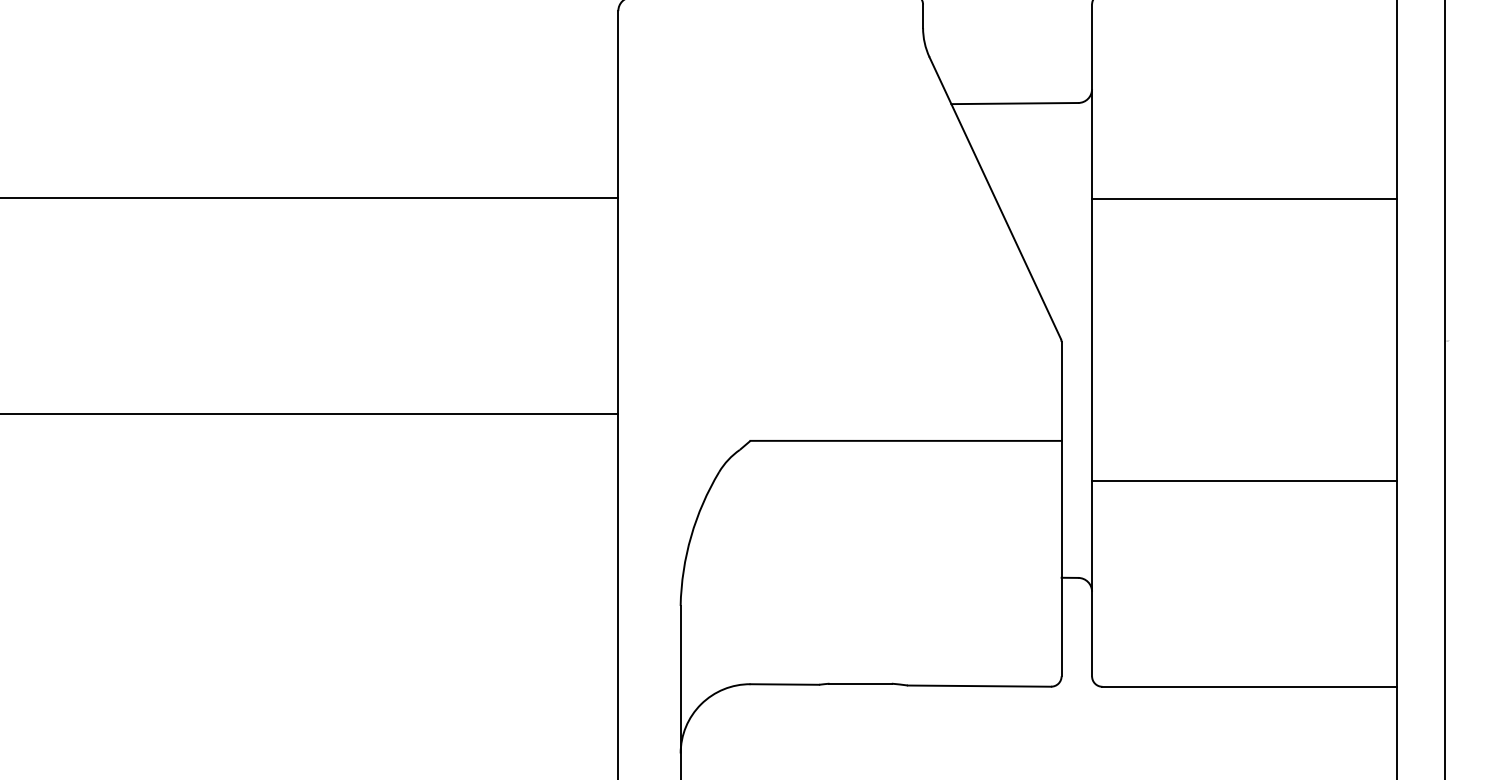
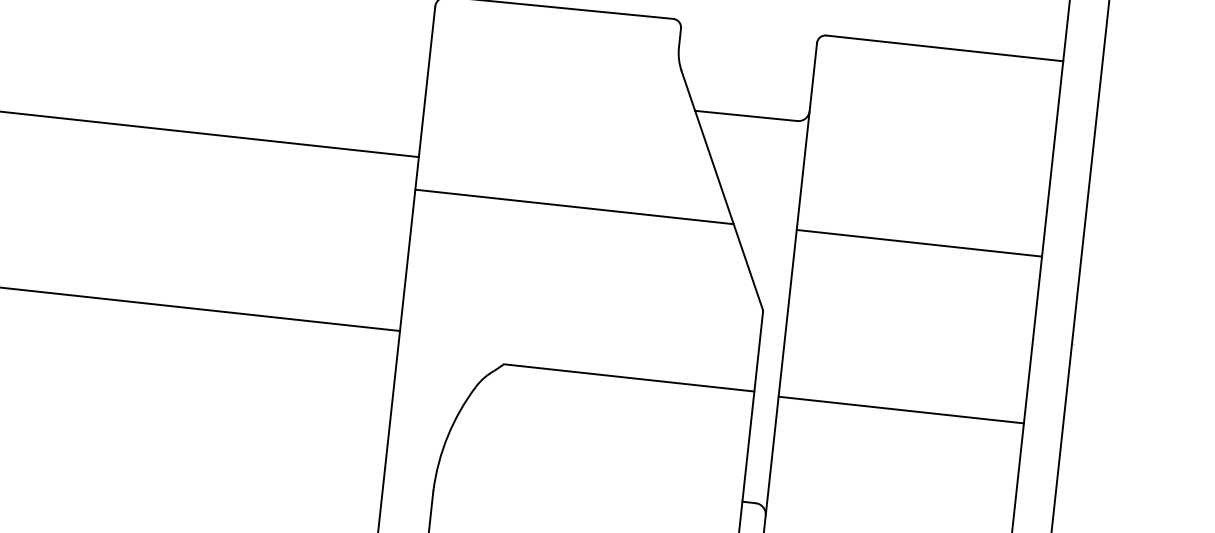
line: (1244, 198) -> (919, 243), moved
line: (815, 238) -> (574, 207), added
line: (1244, 481) -> (901, 410), moved

